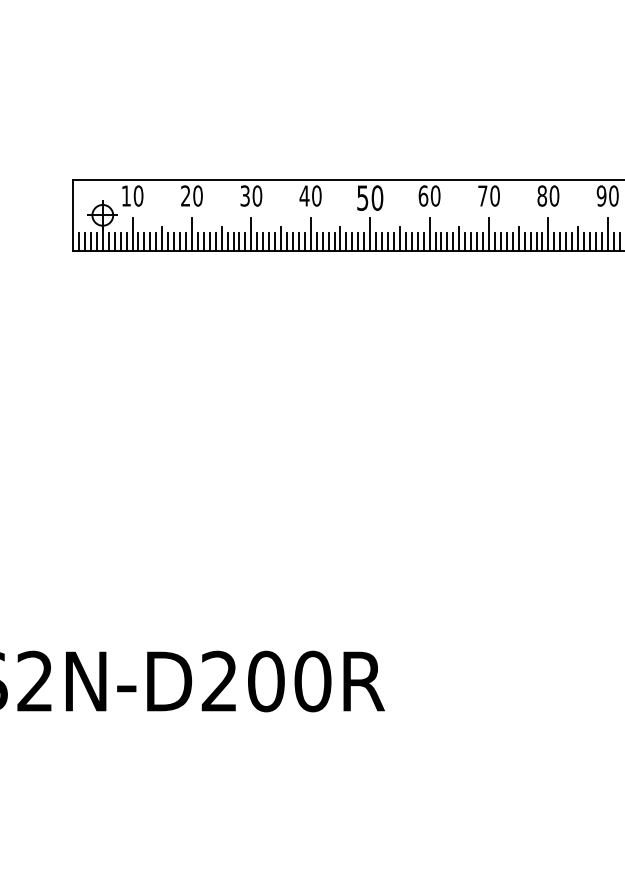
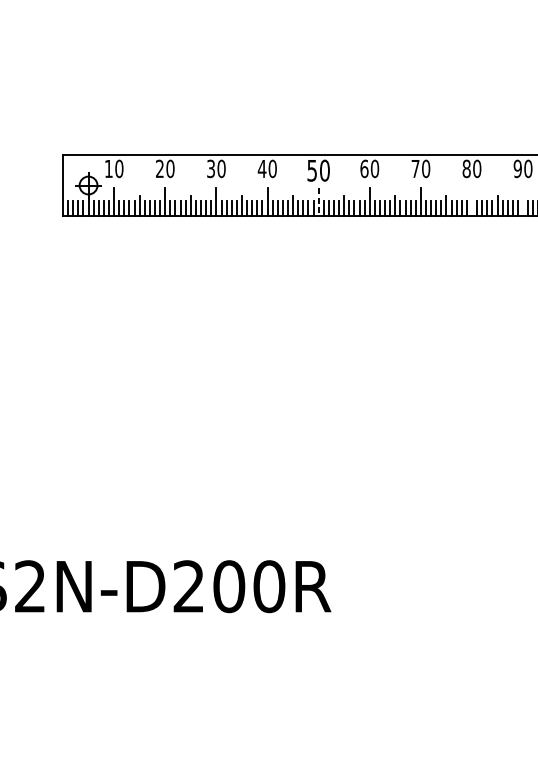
line: (548, 234) -> (472, 202), removed
line: (607, 234) -> (522, 202), removed
line: (370, 235) -> (318, 202), solid -> dashed

